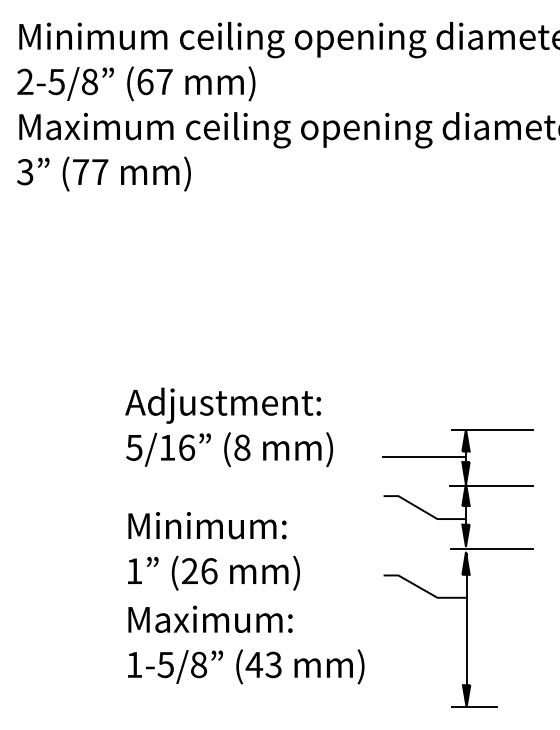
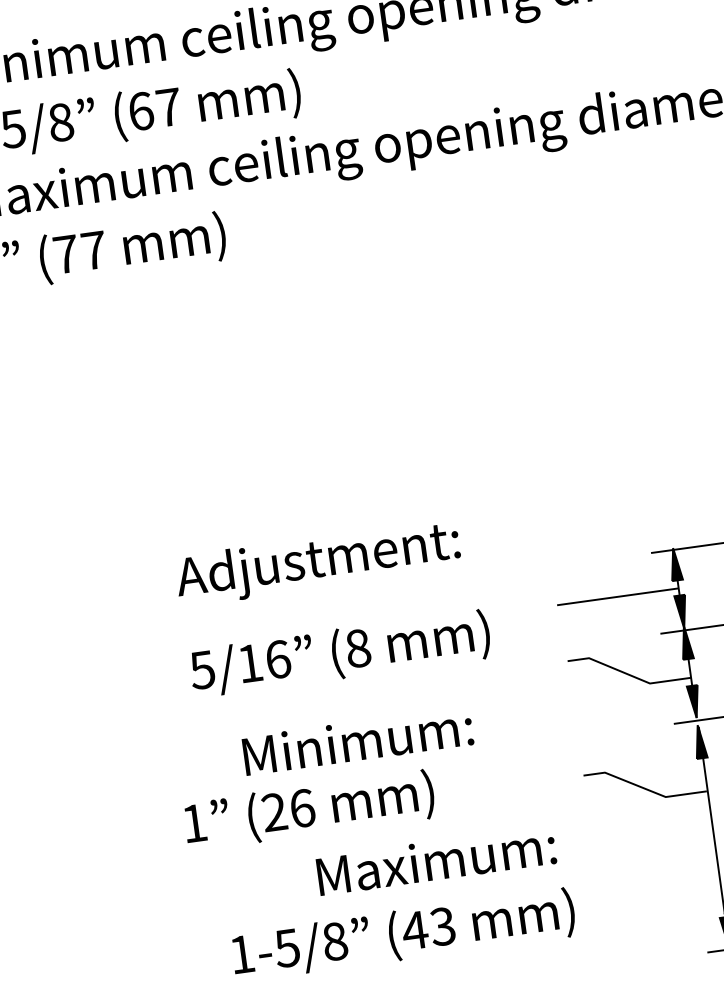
text: (229, 449) -> (340, 653), moved
text: (207, 525) -> (358, 740), moved
text: (213, 572) -> (308, 809), moved
text: (210, 618) -> (436, 859), moved

